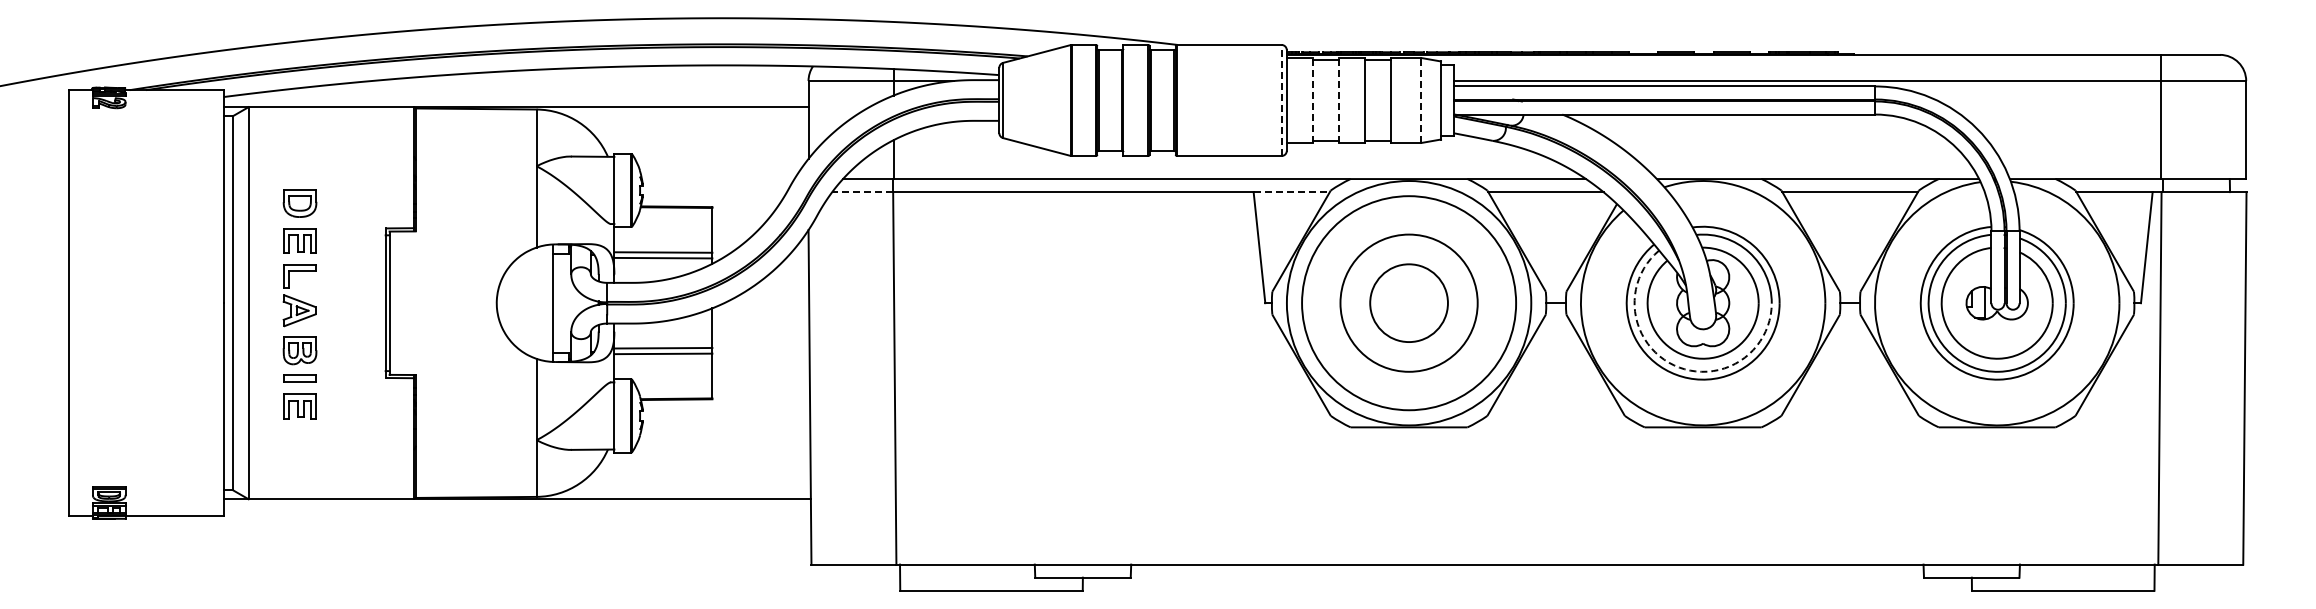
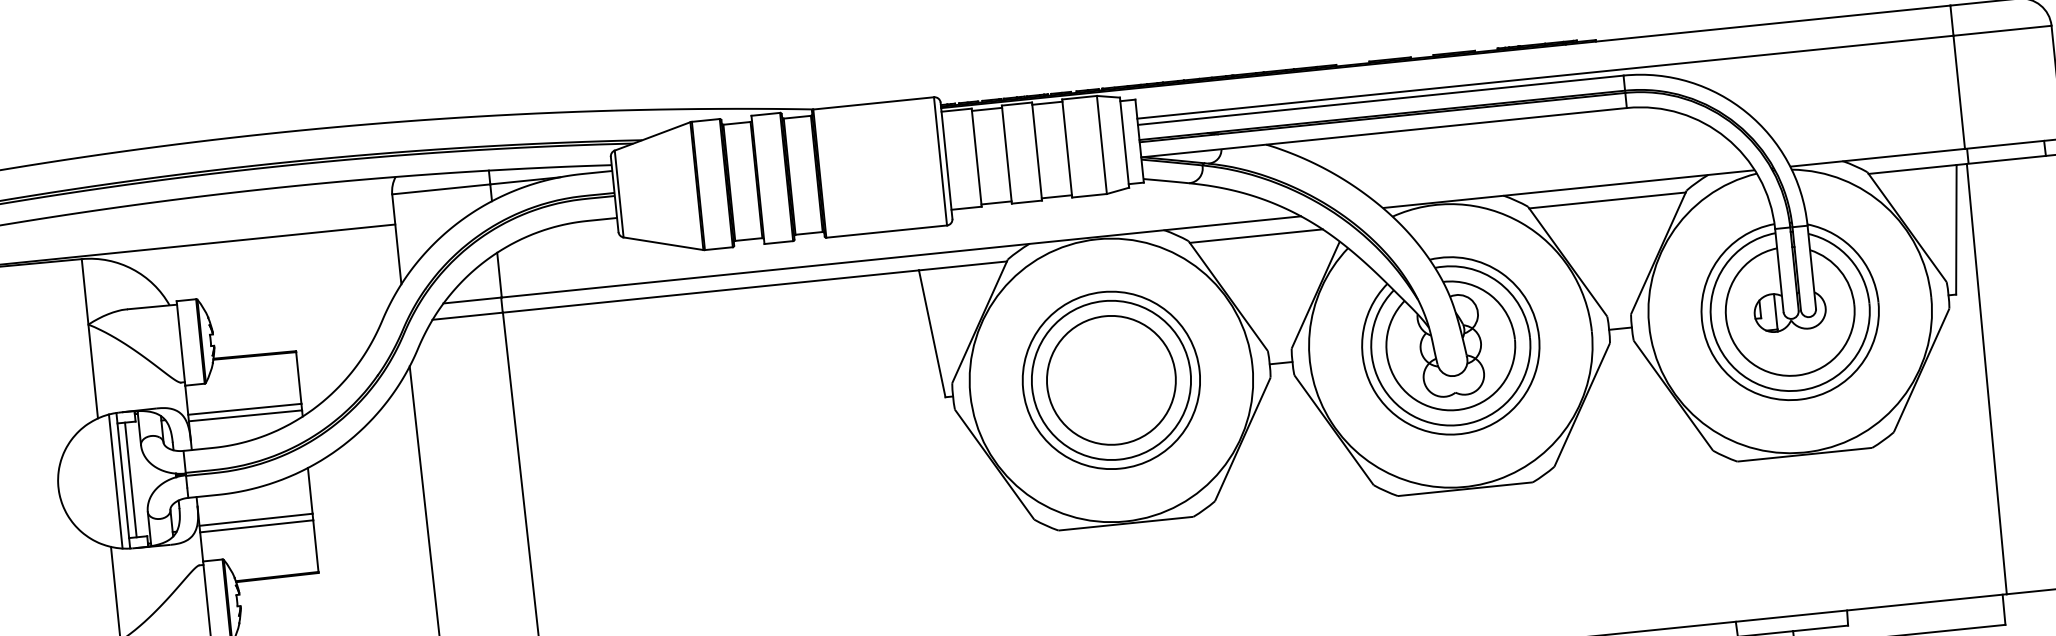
line: (1281, 100) -> (940, 161), dashed -> solid
line: (1312, 100) -> (976, 157), dashed -> solid
line: (1339, 100) -> (1007, 154), dashed -> solid
line: (1421, 100) -> (1101, 144), dashed -> solid
line: (862, 192) -> (467, 316), dashed -> solid
line: (1292, 192) -> (963, 266), dashed -> solid
line: (559, 302) -> (130, 479), added
circle: (1408, 302) -> (1110, 379), size x0.71
circle: (1408, 302) -> (1110, 379), size x1.43
line: (546, 303) -> (115, 481), added
arc: (1674, 365) -> (1425, 421), dashed -> solid

